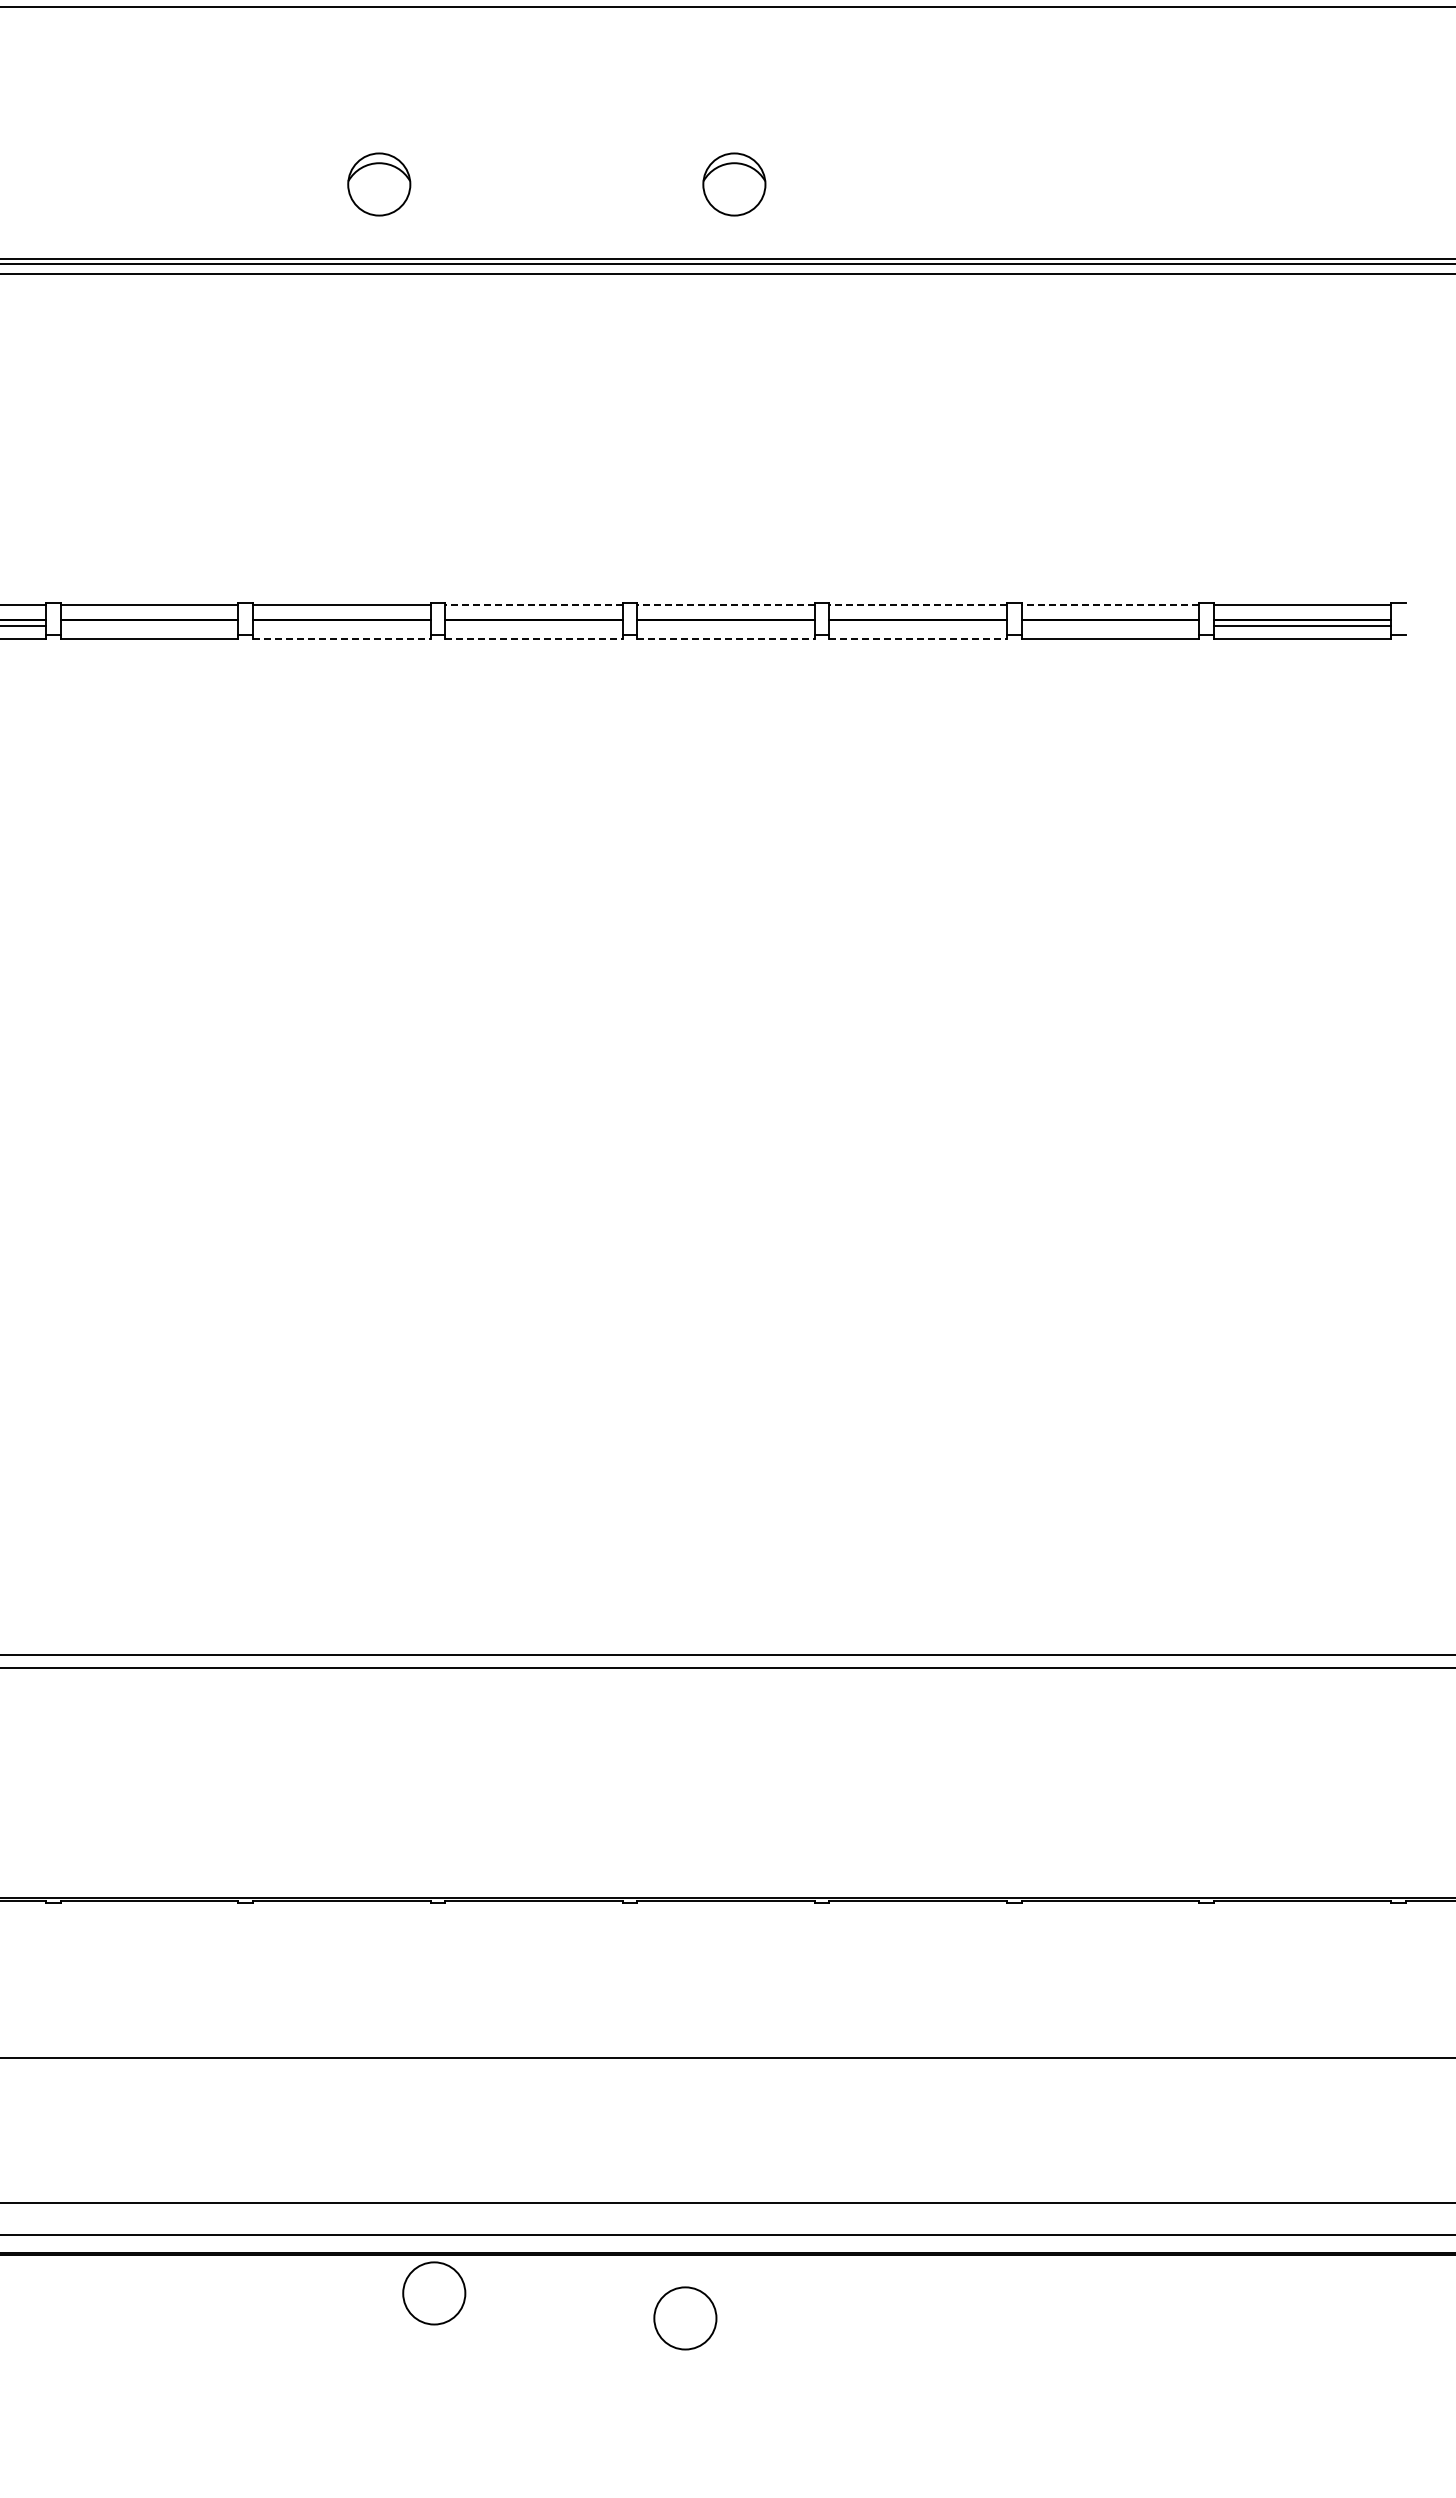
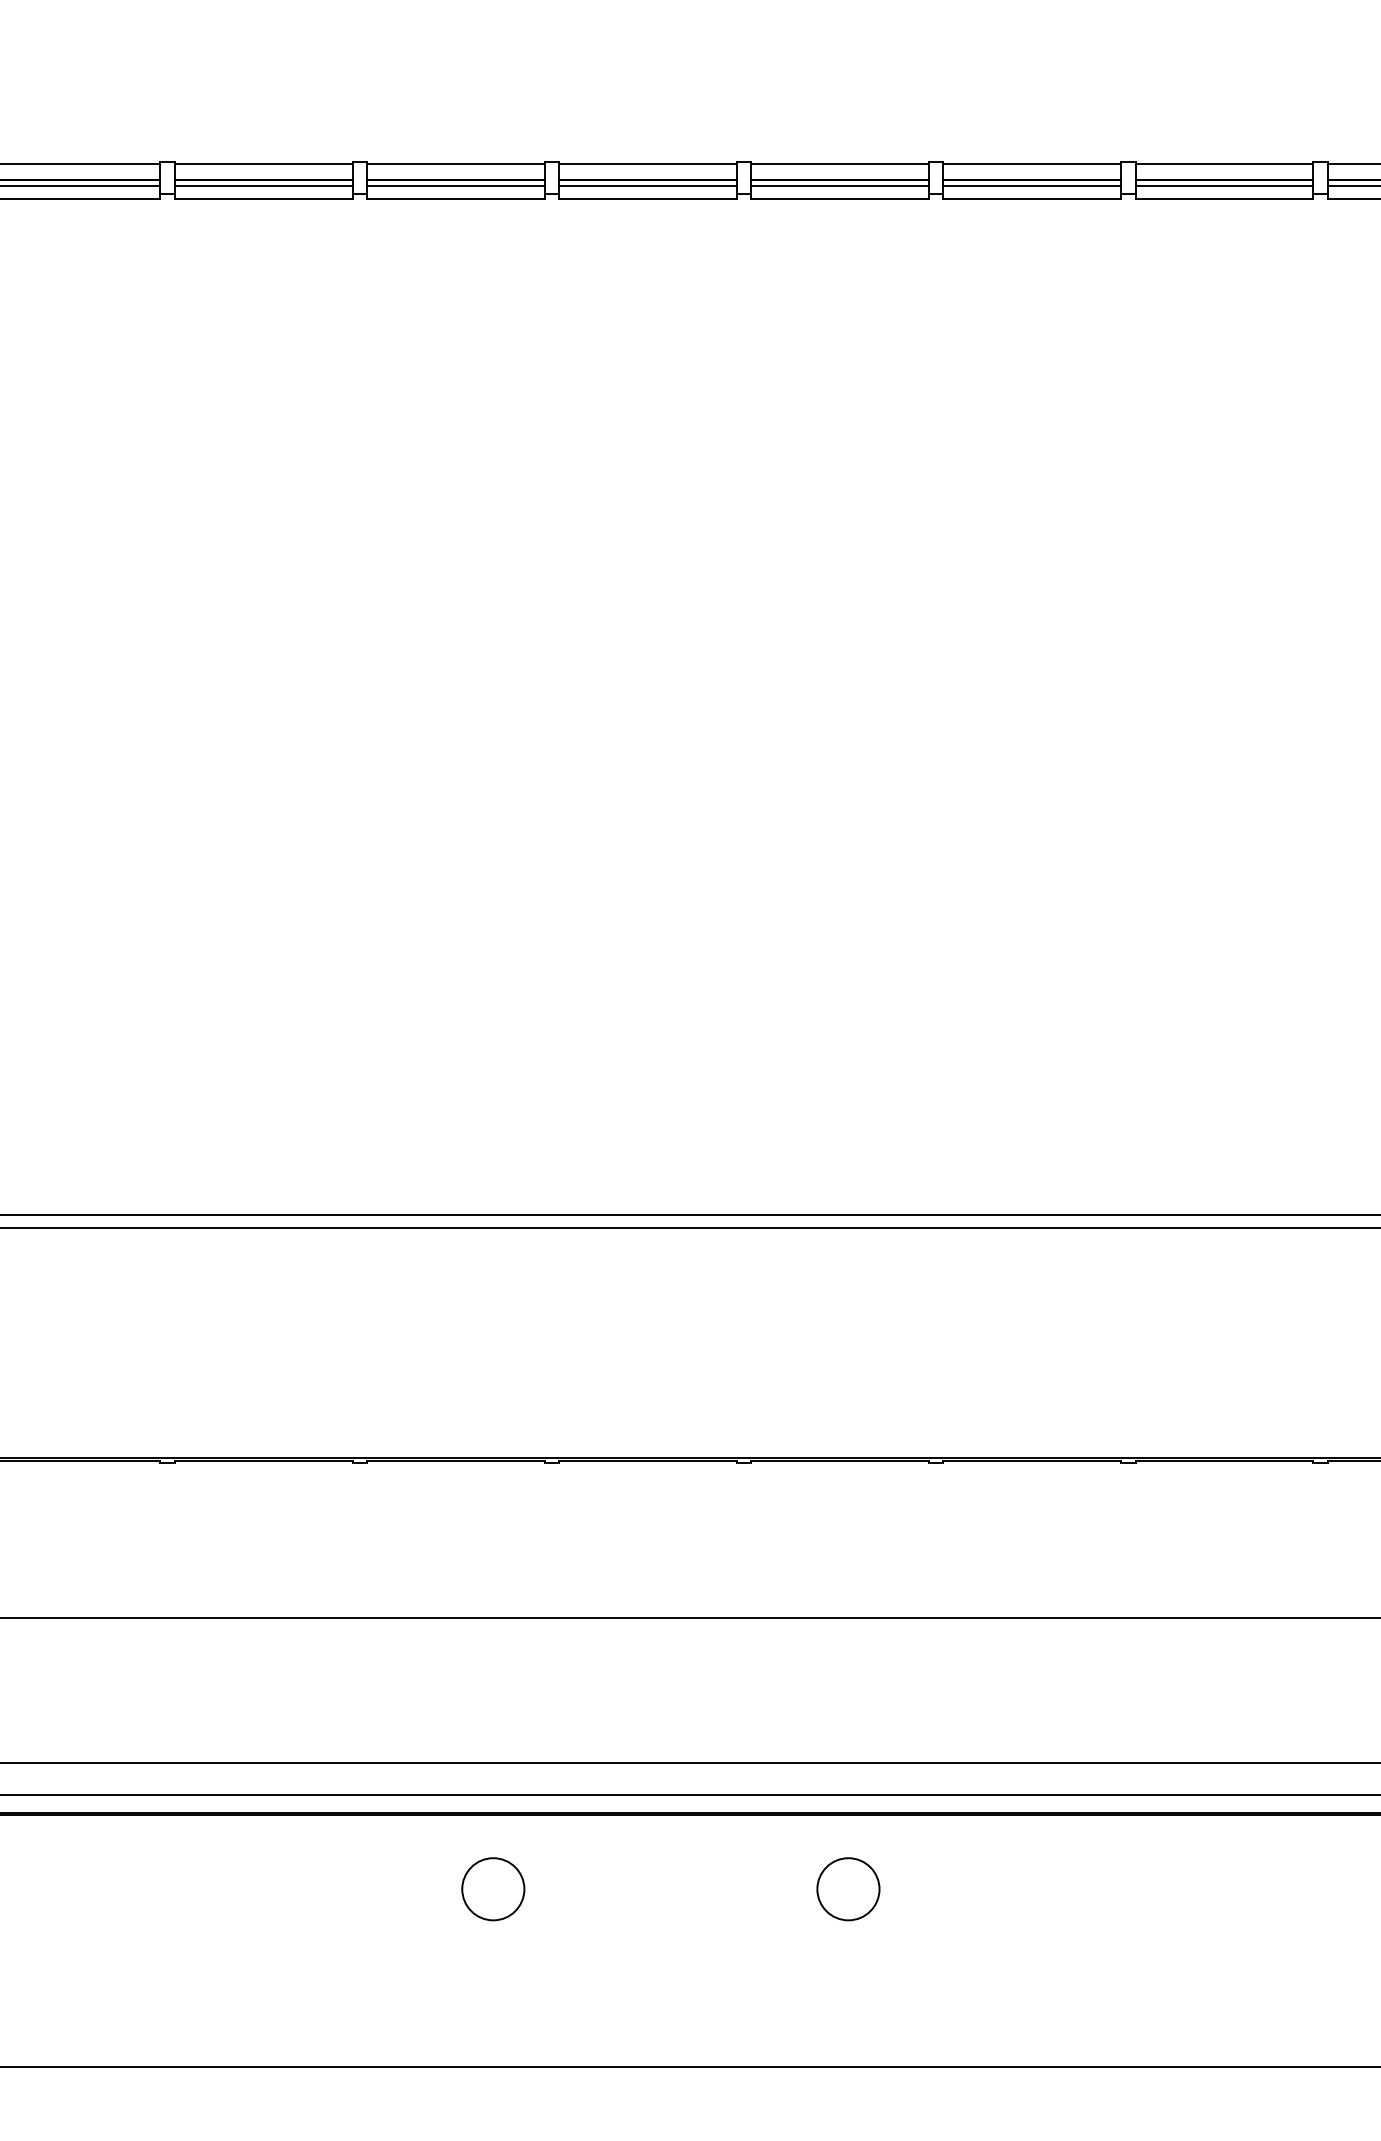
line: (533, 604) -> (647, 164), dashed -> solid
line: (726, 604) -> (840, 164), dashed -> solid
line: (918, 604) -> (1032, 164), dashed -> solid
line: (1110, 604) -> (1224, 164), dashed -> solid
line: (149, 626) -> (263, 186), added
line: (341, 626) -> (455, 186), added
line: (533, 626) -> (647, 186), added
line: (725, 626) -> (839, 186), added
line: (917, 626) -> (1031, 186), added
line: (1110, 626) -> (1224, 186), added
line: (341, 639) -> (455, 199), dashed -> solid
line: (533, 639) -> (647, 199), dashed -> solid
line: (726, 639) -> (840, 199), dashed -> solid
line: (918, 639) -> (1032, 199), dashed -> solid
circle: (434, 2293) -> (493, 1889), moved
circle: (685, 2318) -> (848, 1889), moved

